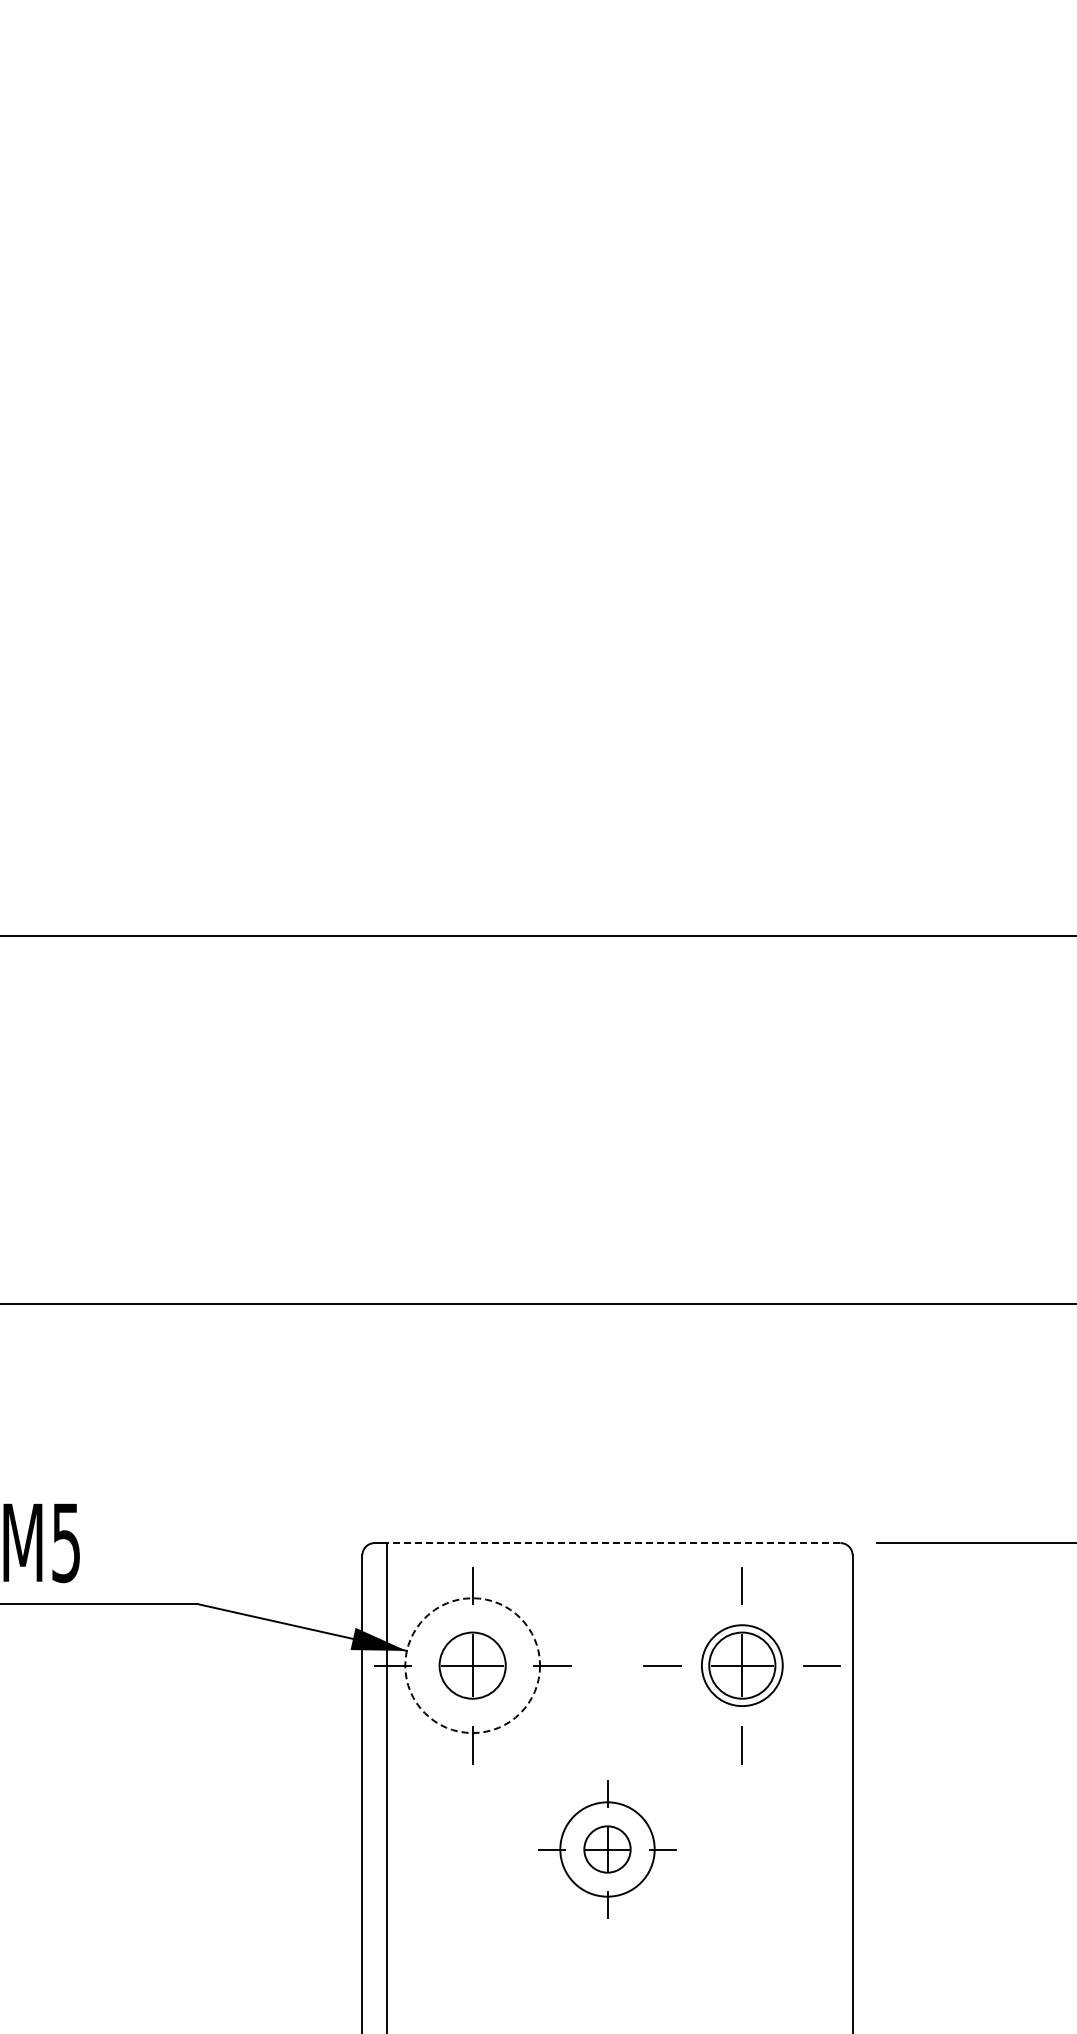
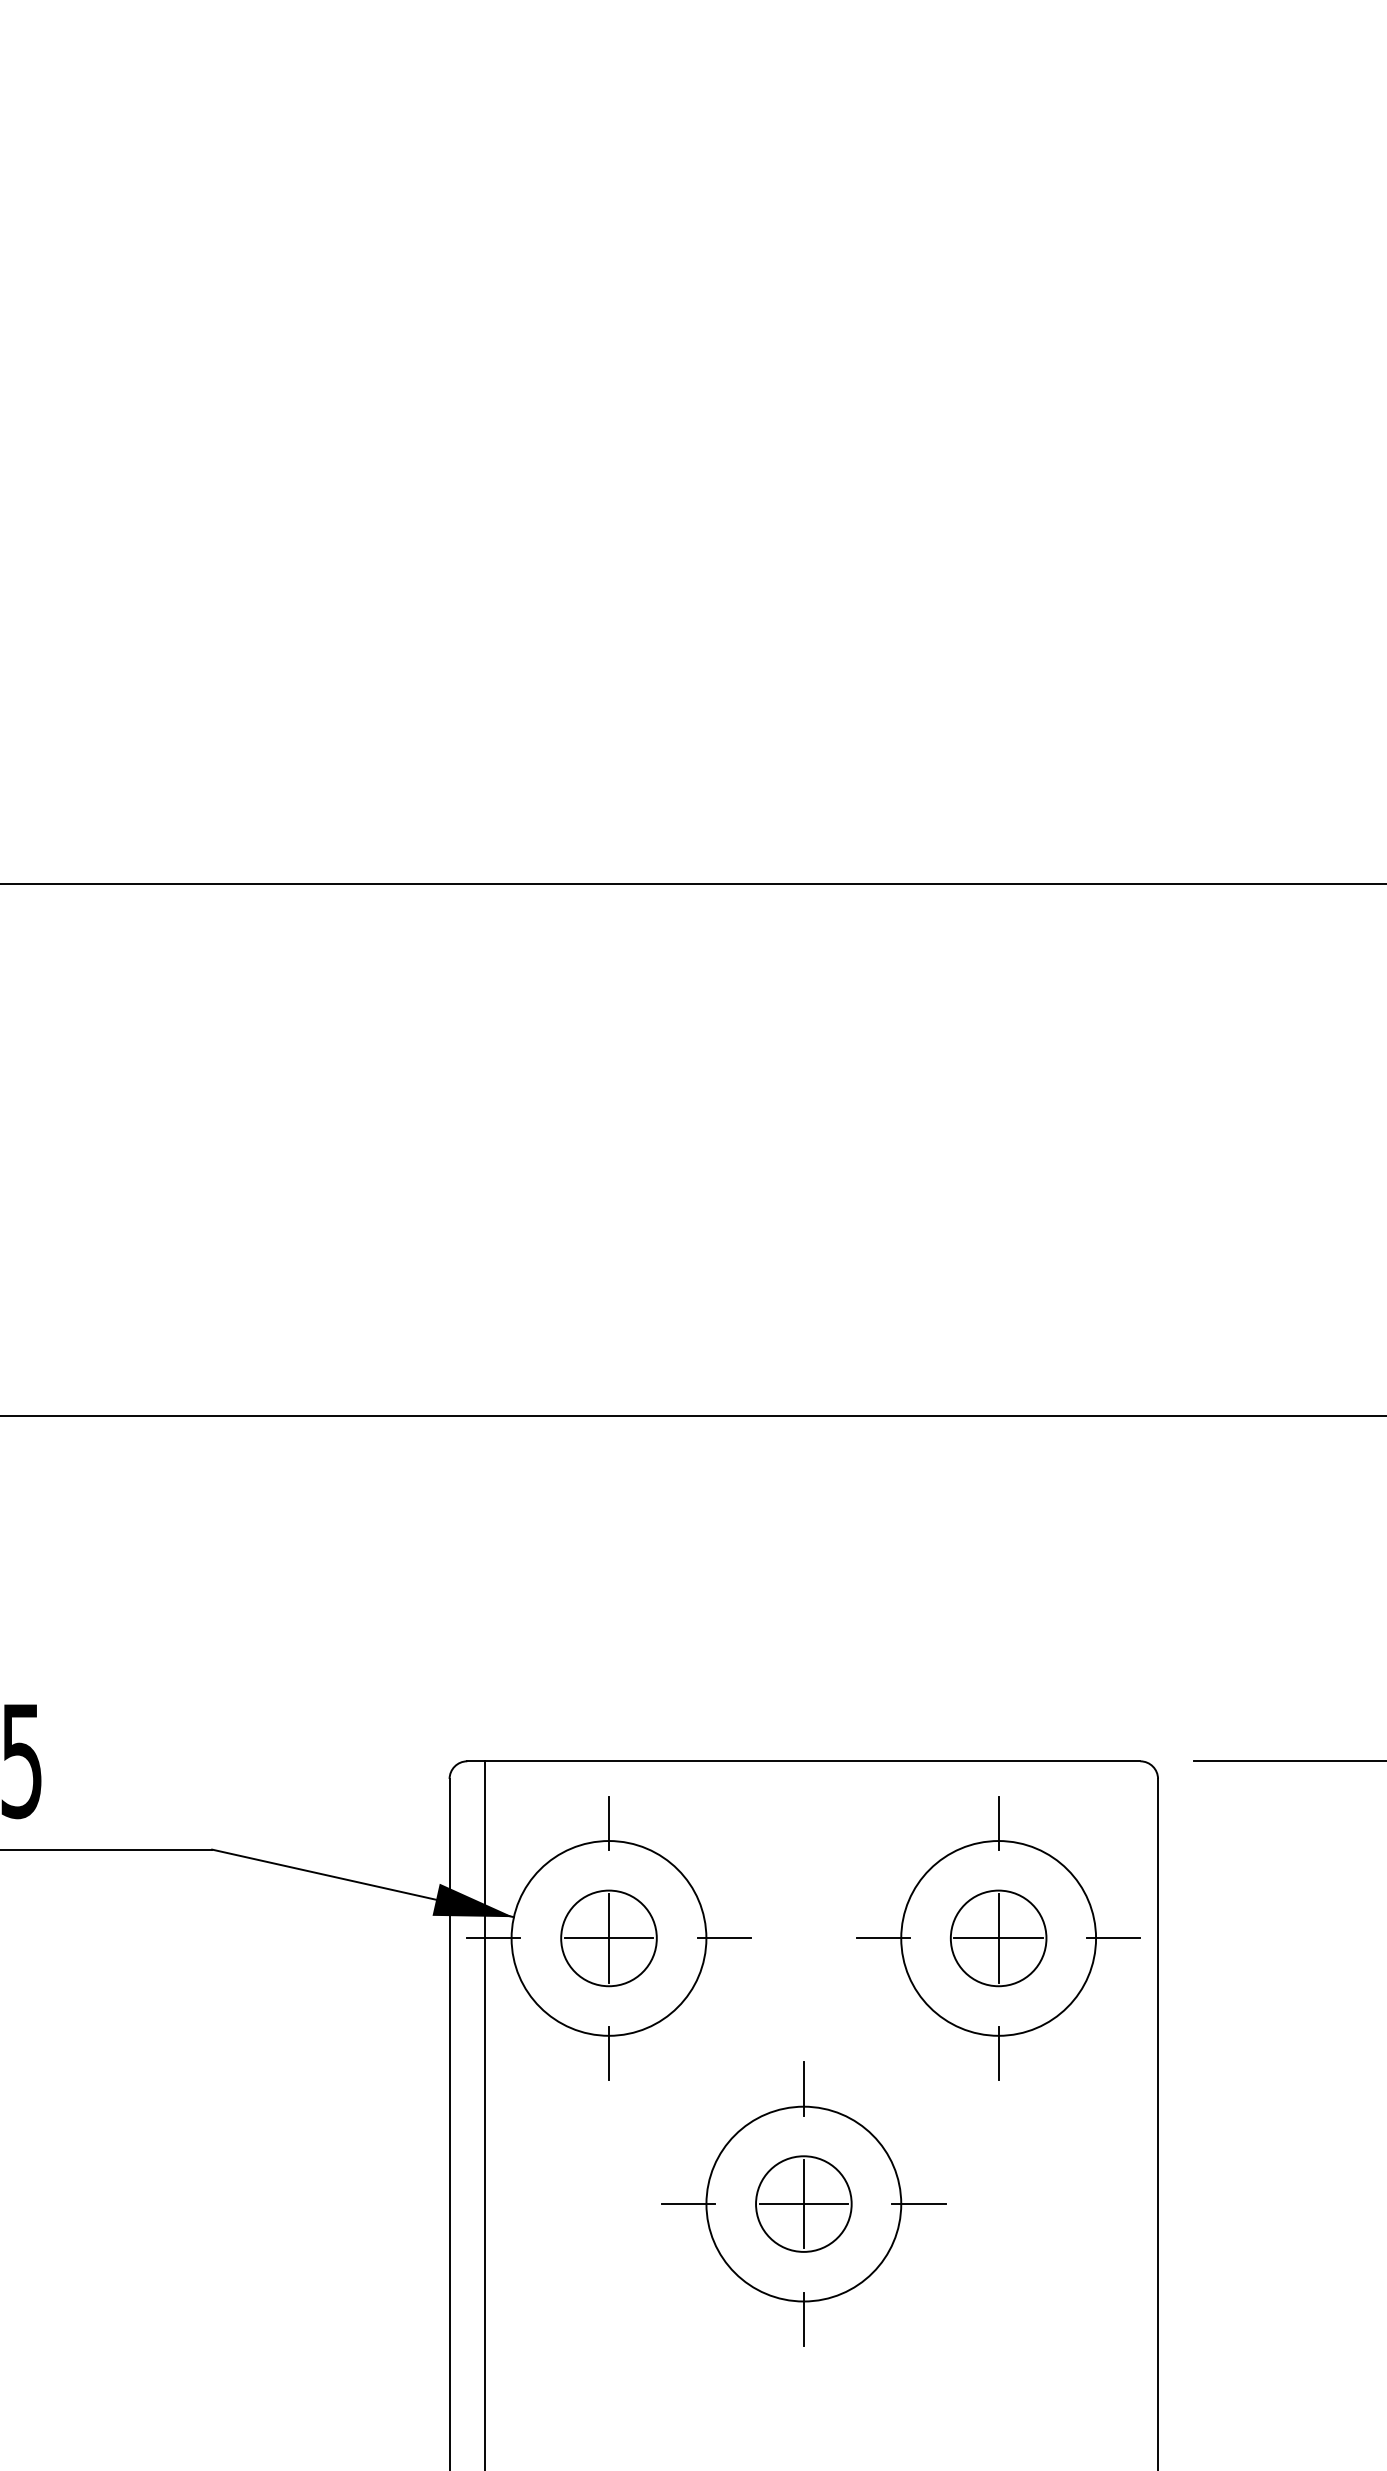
line: (613, 1543) -> (812, 1761), dashed -> solid
circle: (472, 1665) -> (608, 1938), dashed -> solid
circle: (741, 1665) -> (997, 1938), size x1.67
part: (607, 1849) -> (803, 2204), size x1.43

